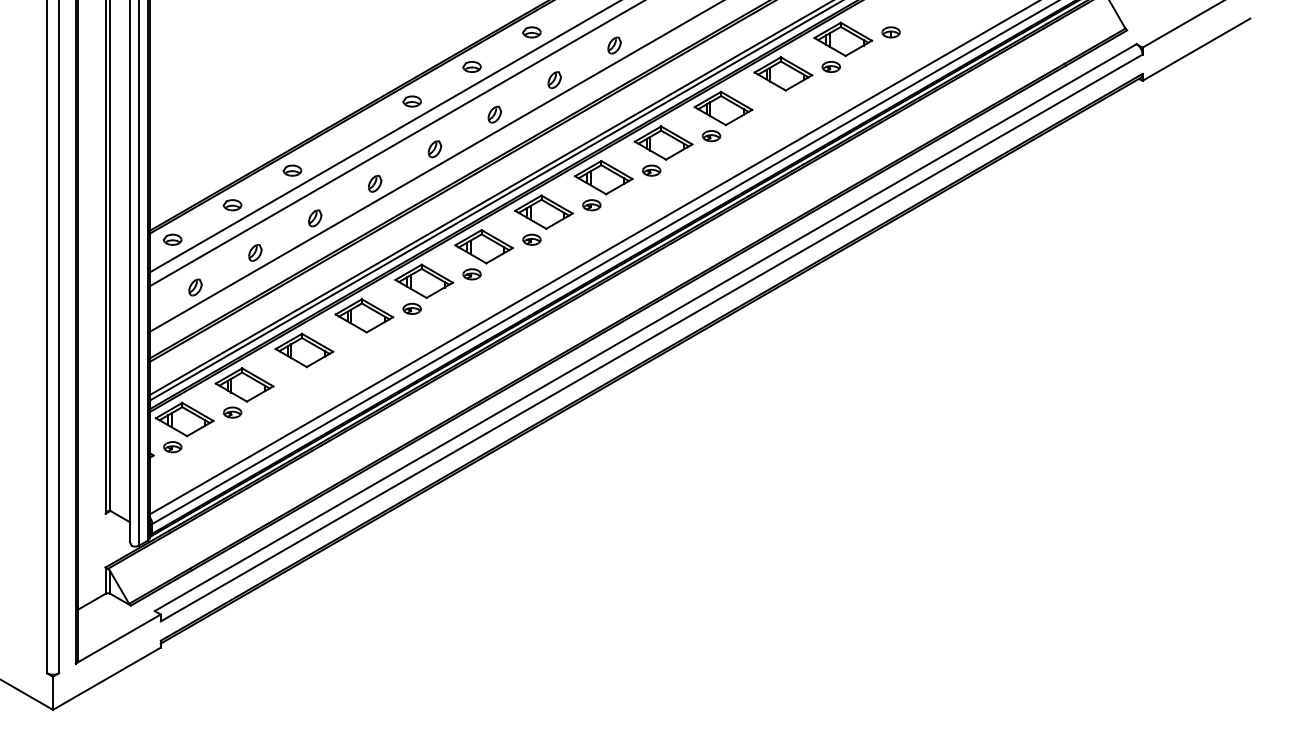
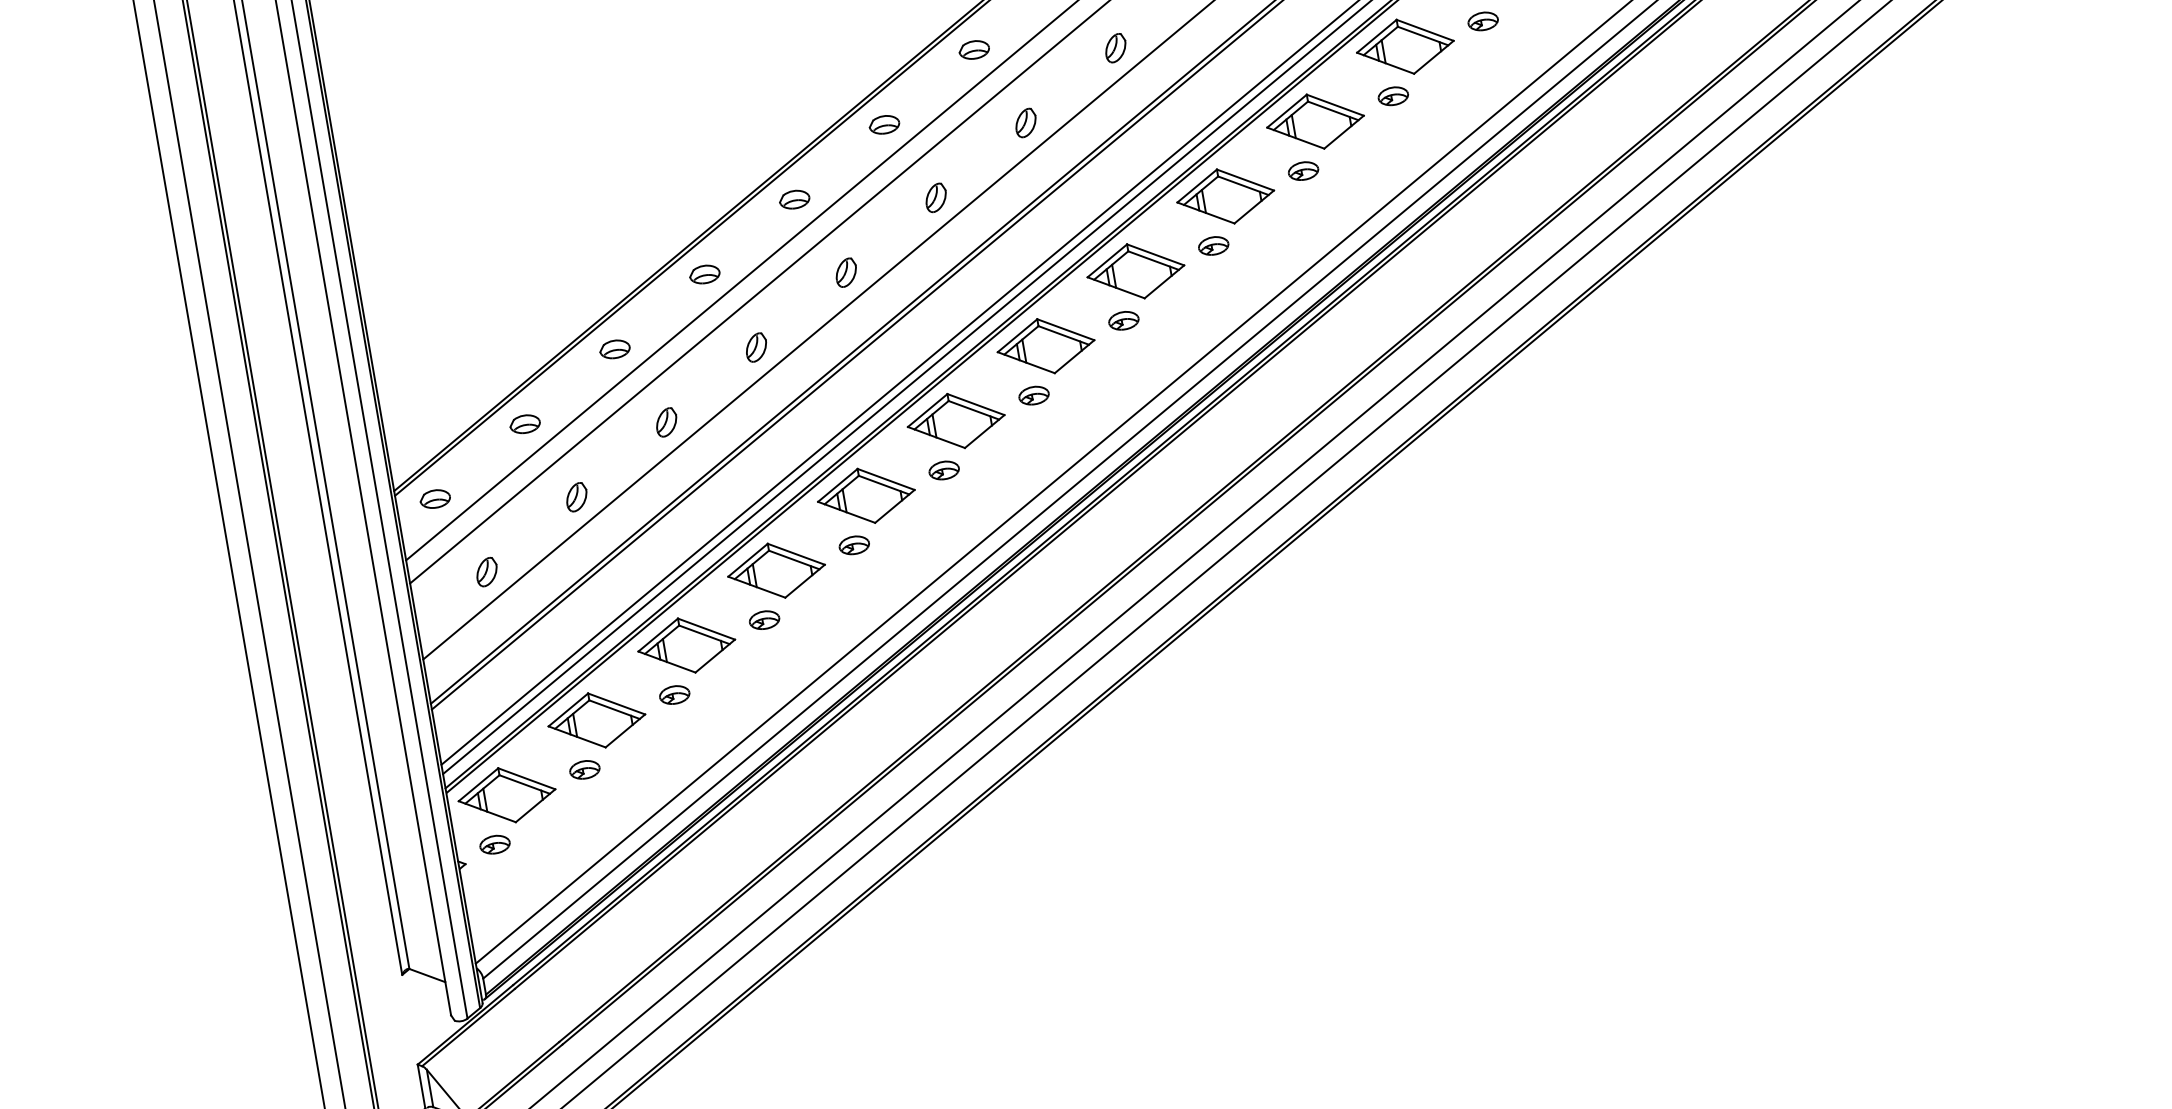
part: (771, 101) -> (1393, 96), added
part: (351, 136) -> (703, 275), added
part: (351, 343) -> (763, 620), added
part: (292, 378) -> (674, 695), added

